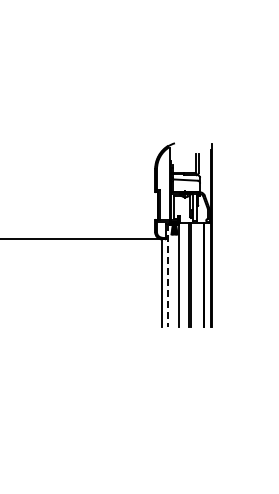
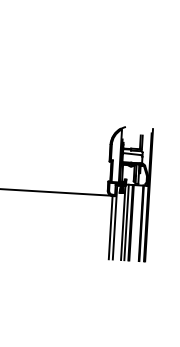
line: (183, 274) -> (126, 222), added
line: (167, 275) -> (114, 222), dashed -> solid

